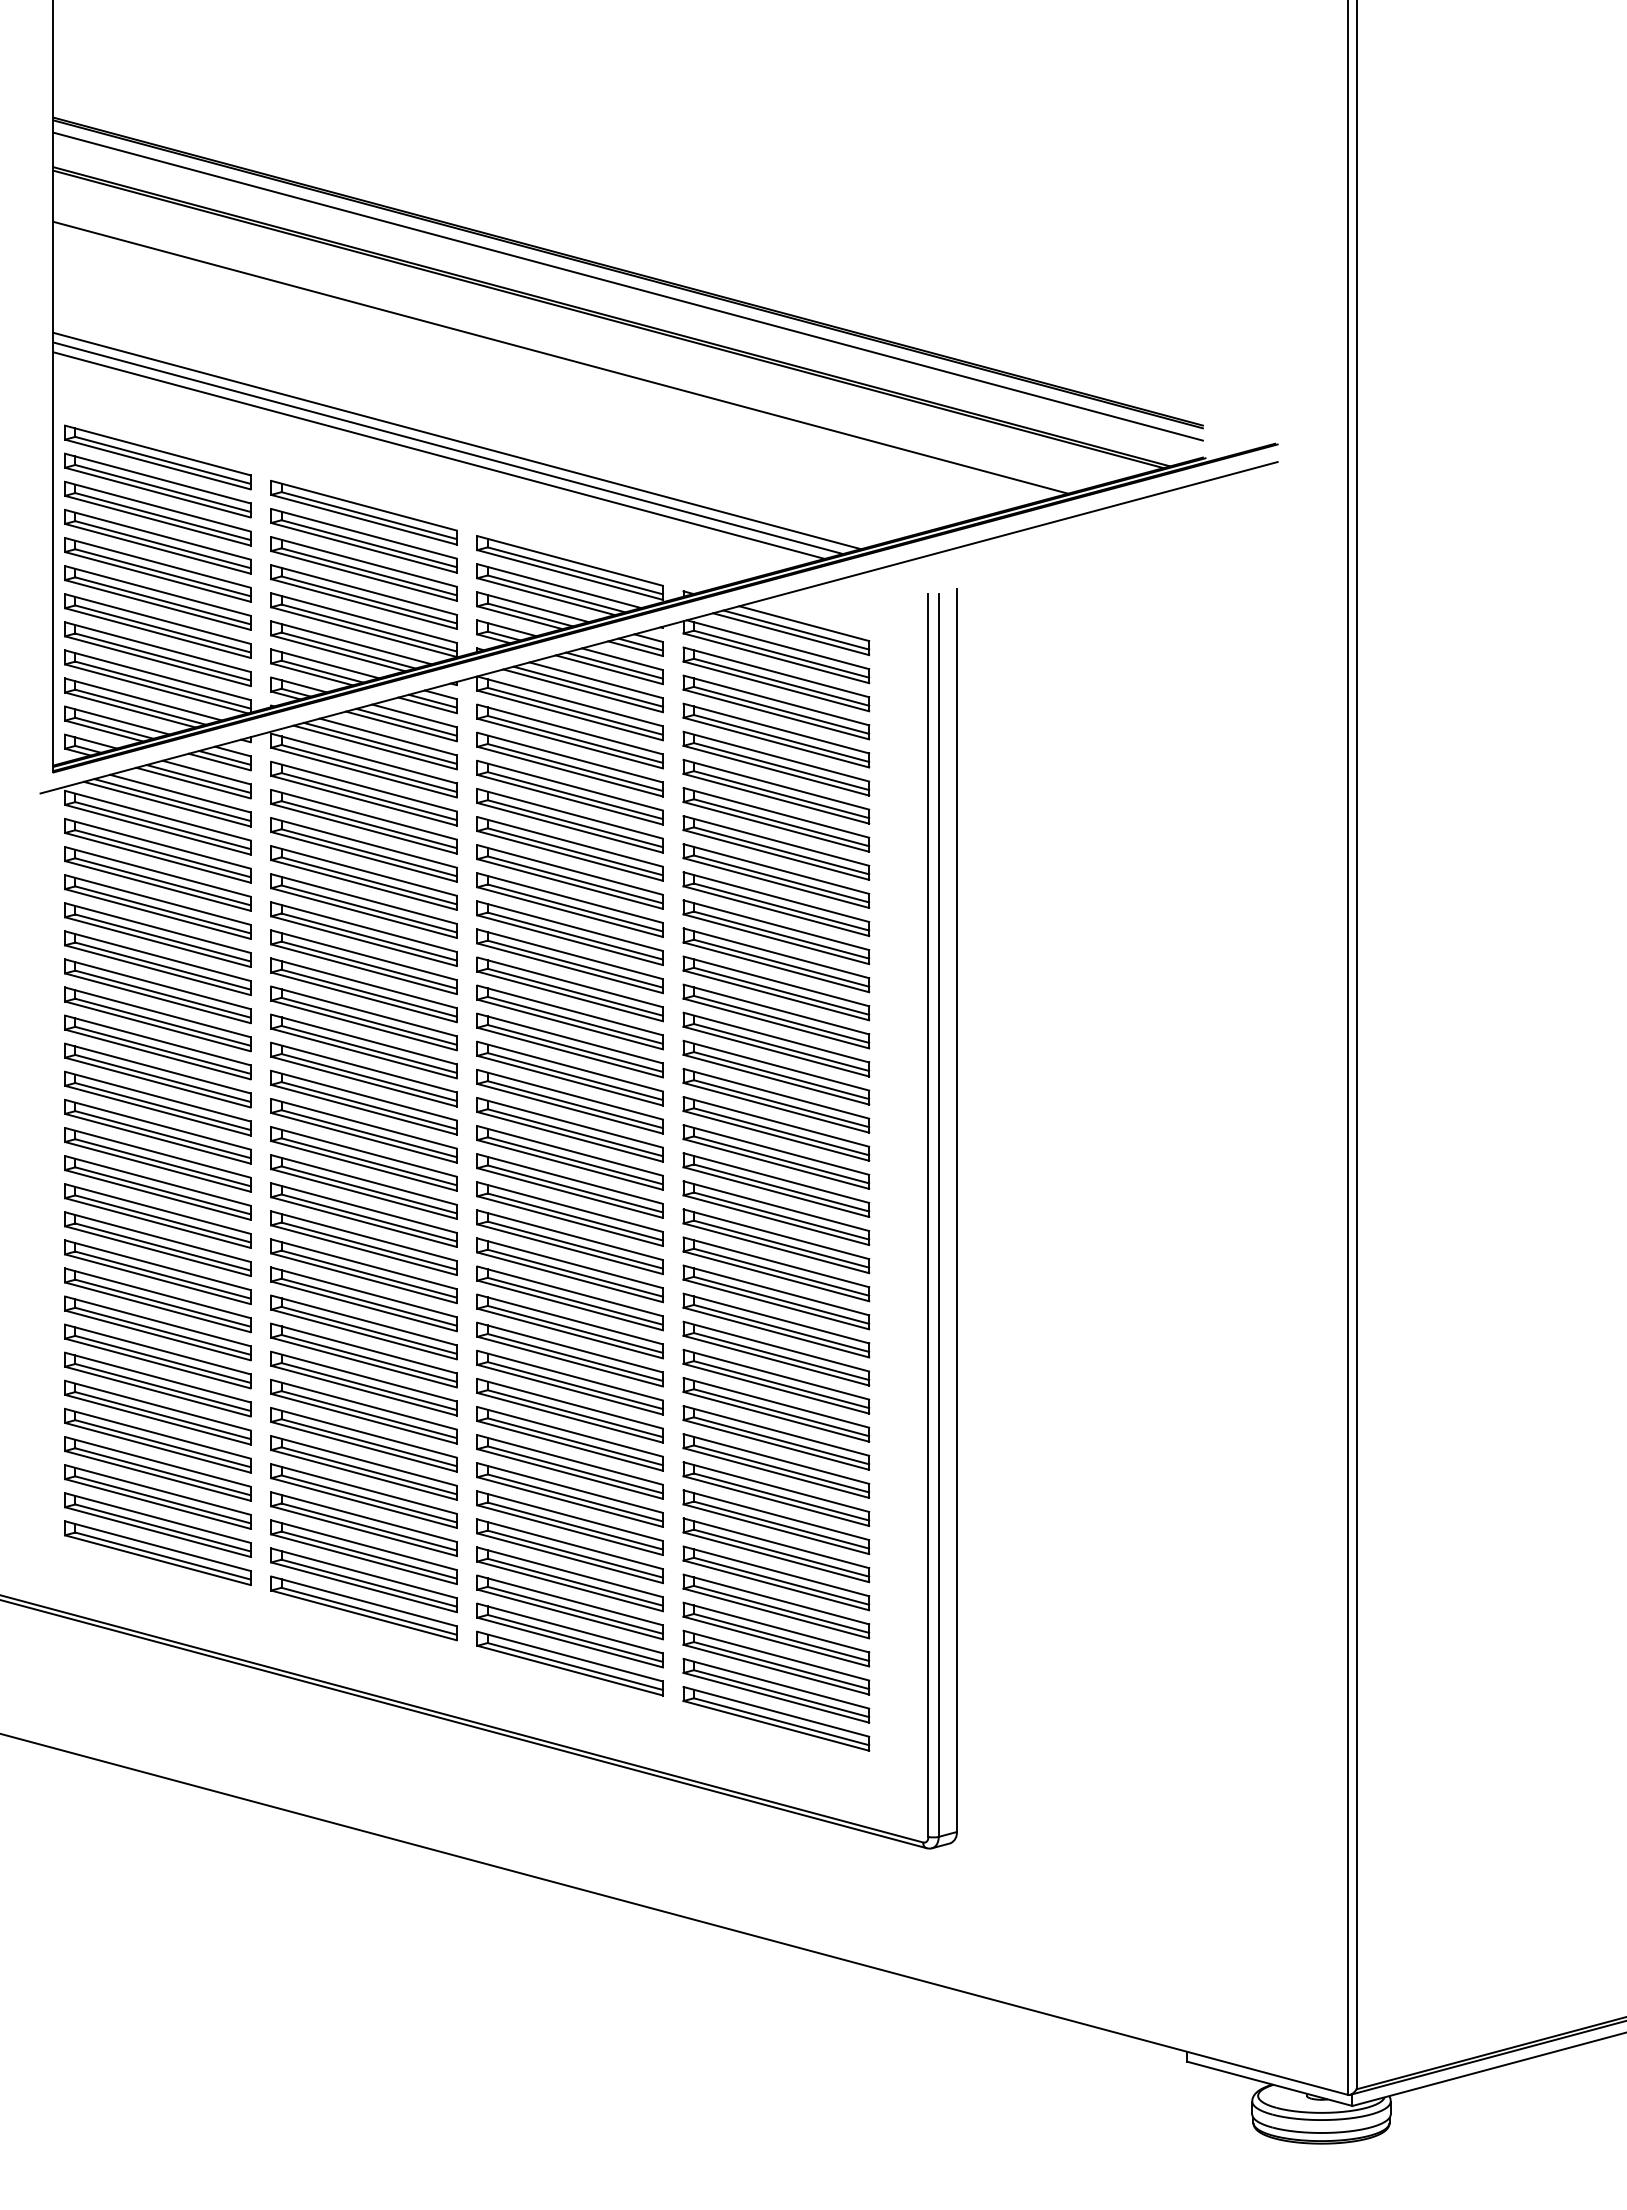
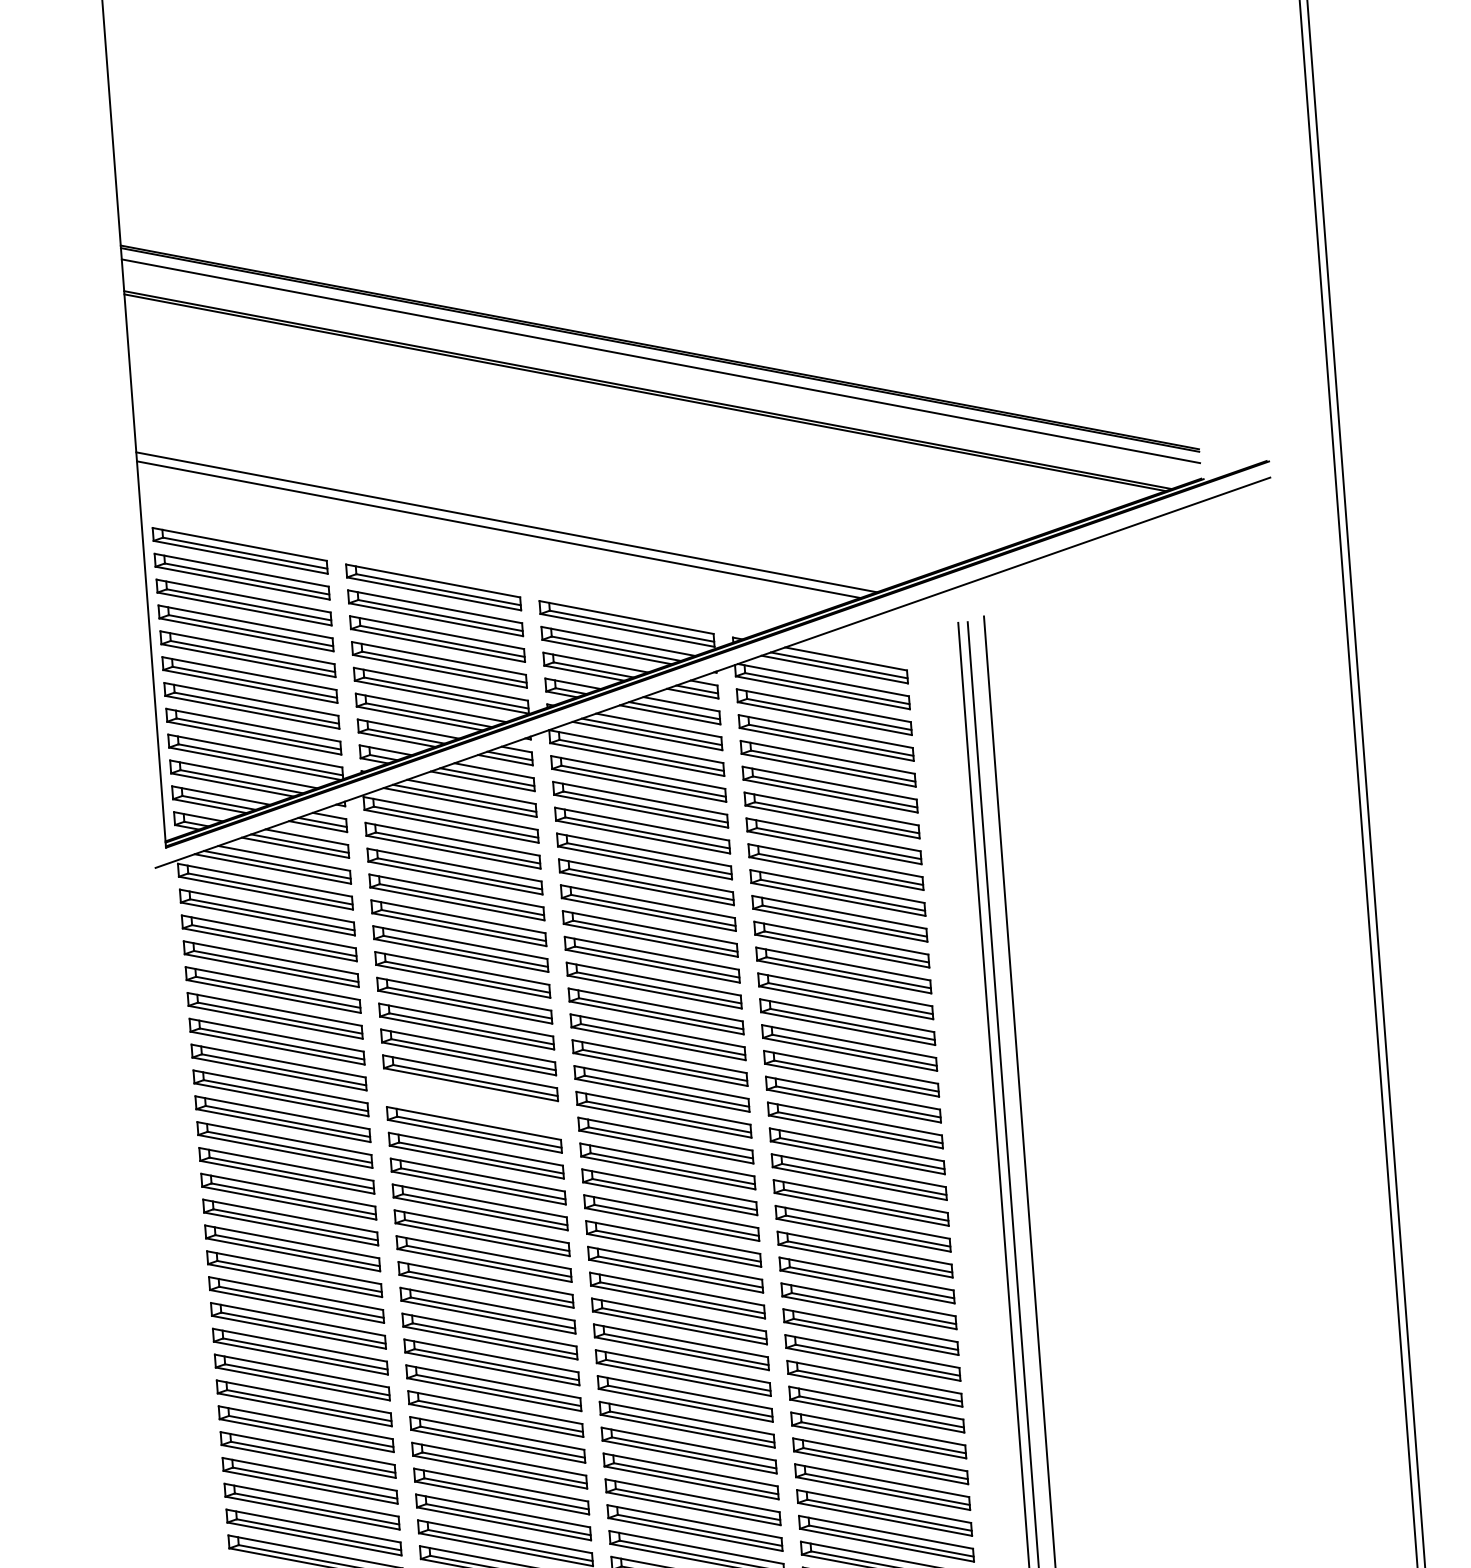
line: (560, 357) -> (603, 431), removed
line: (457, 440) -> (514, 514), removed
part: (363, 1074) -> (472, 1103), removed

